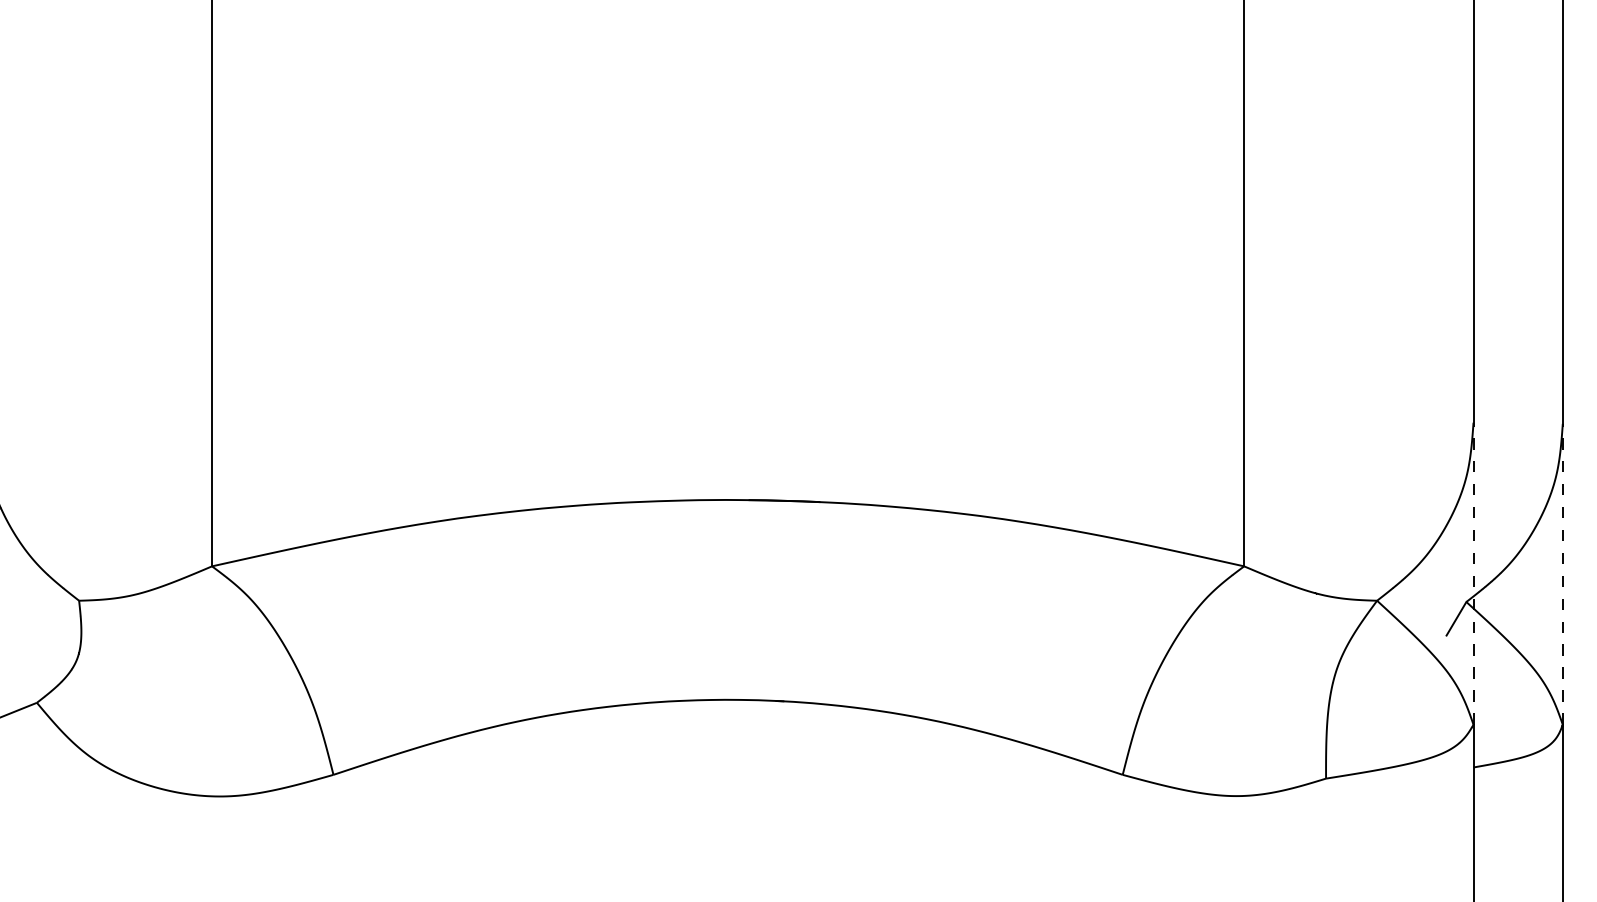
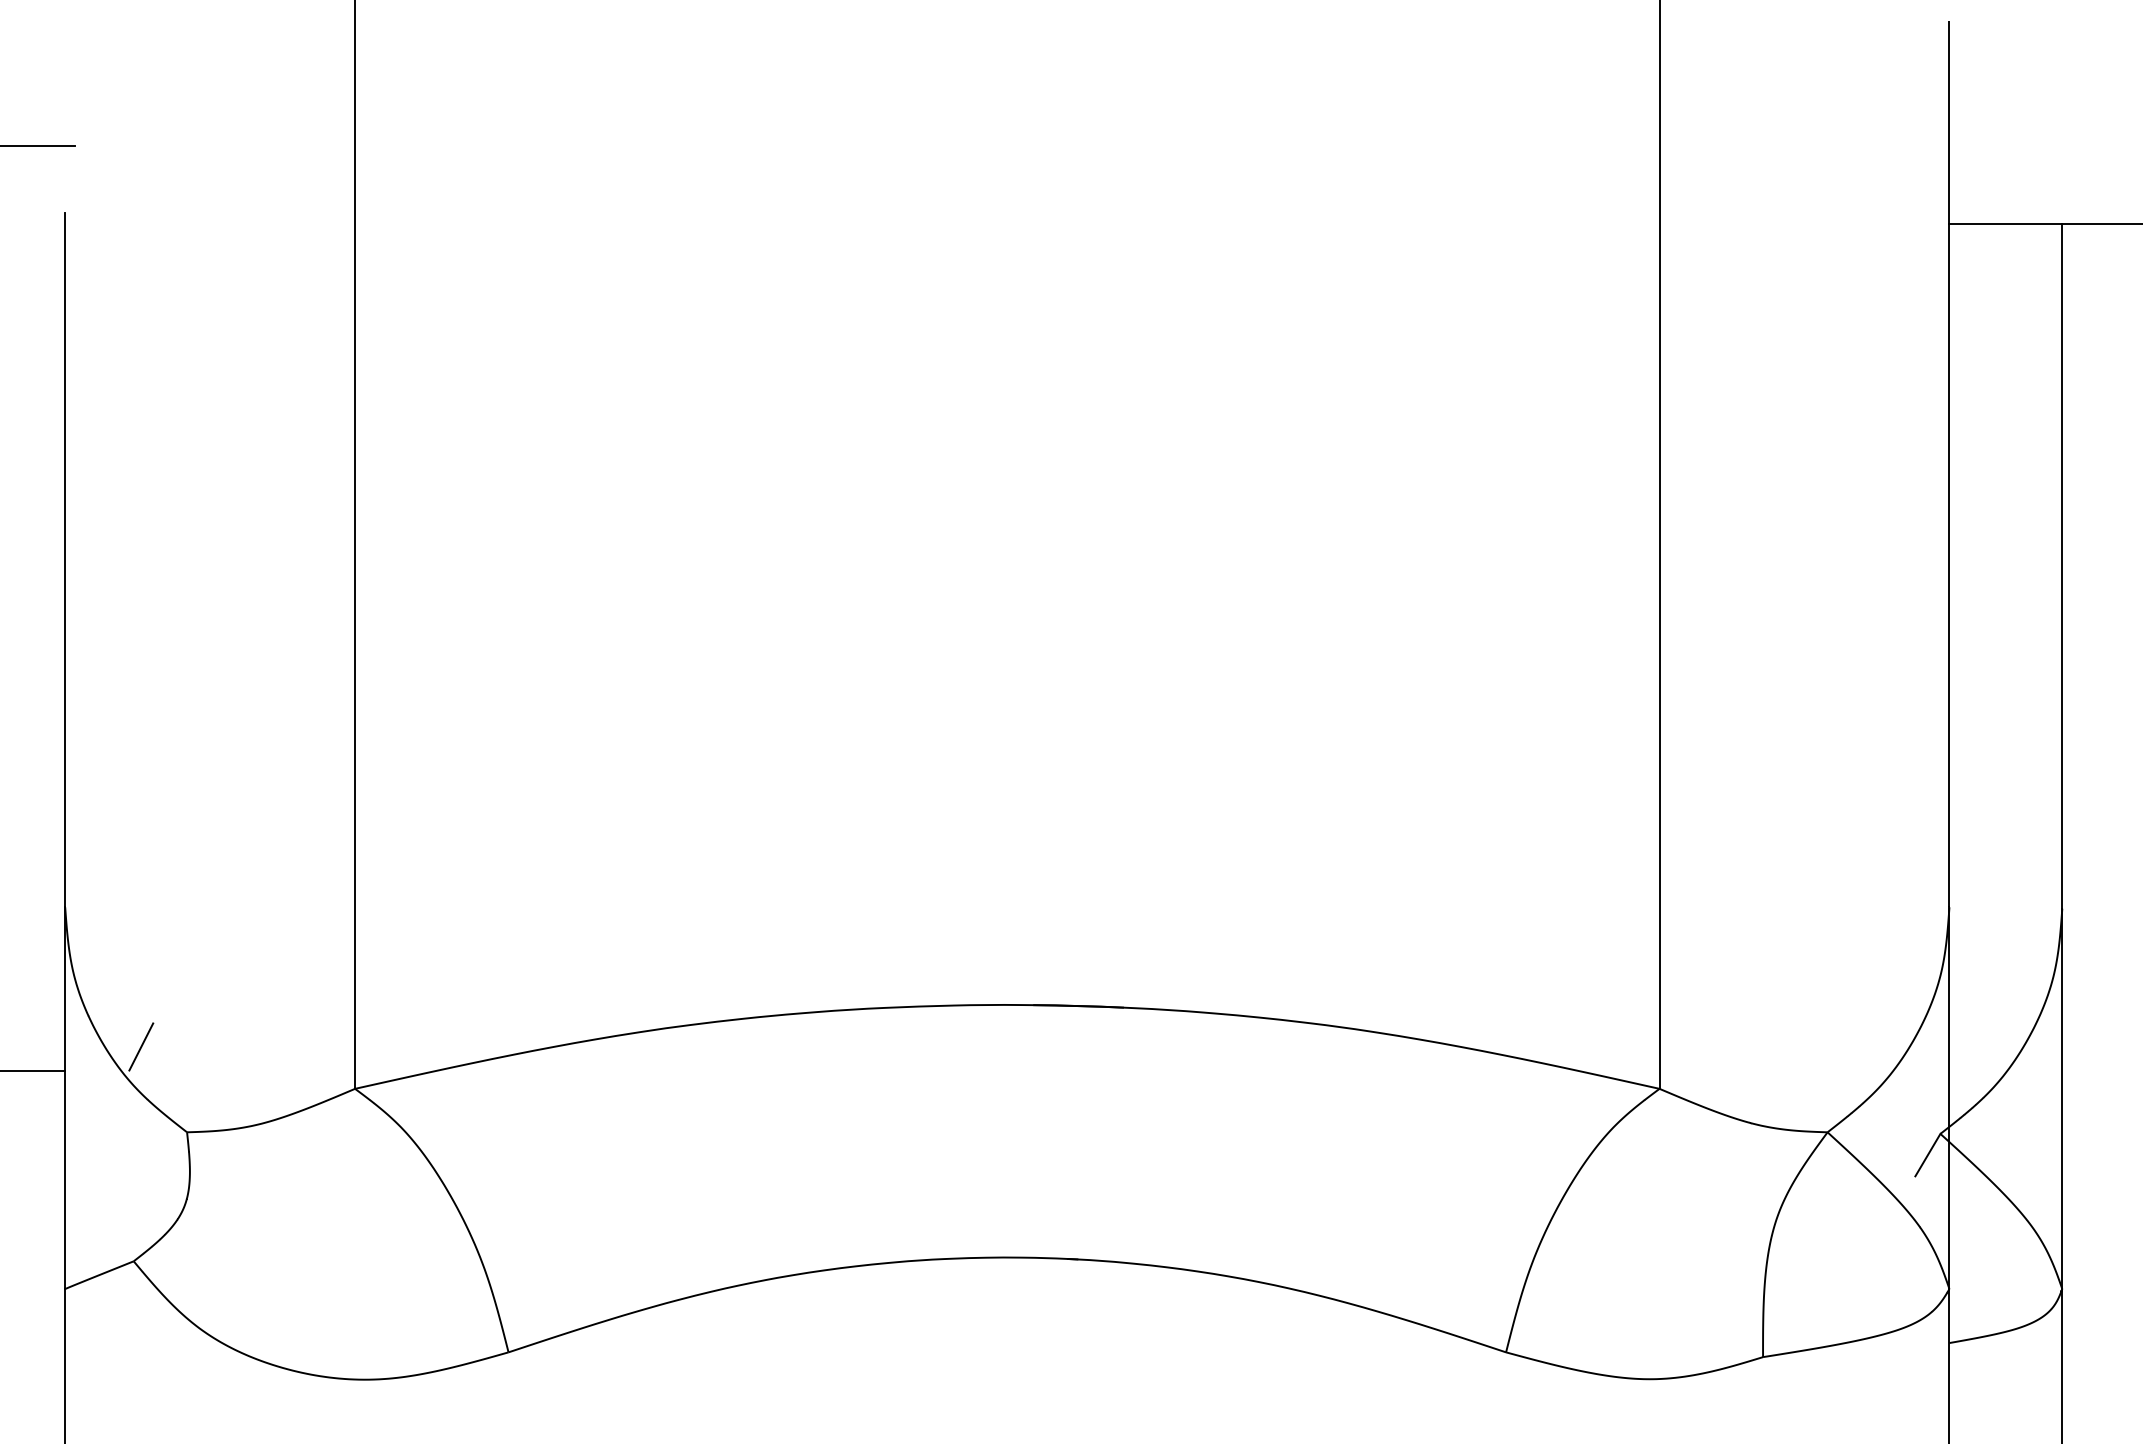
line: (43, 532) -> (141, 1046), added
line: (1473, 573) -> (1949, 1098), dashed -> solid
line: (1562, 573) -> (2062, 1098), dashed -> solid

